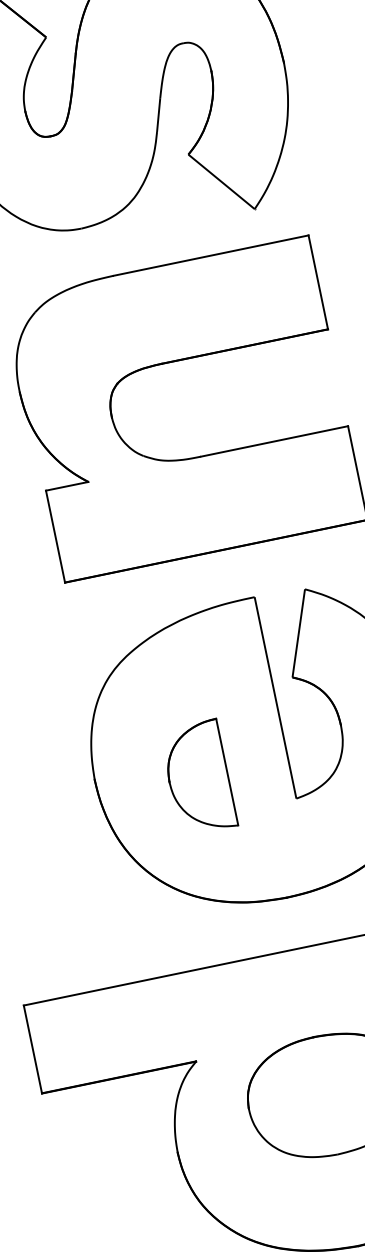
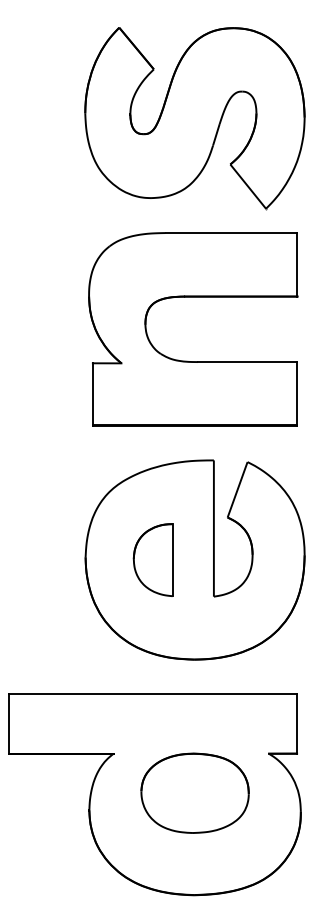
part: (197, 777) -> (152, 559), moved

